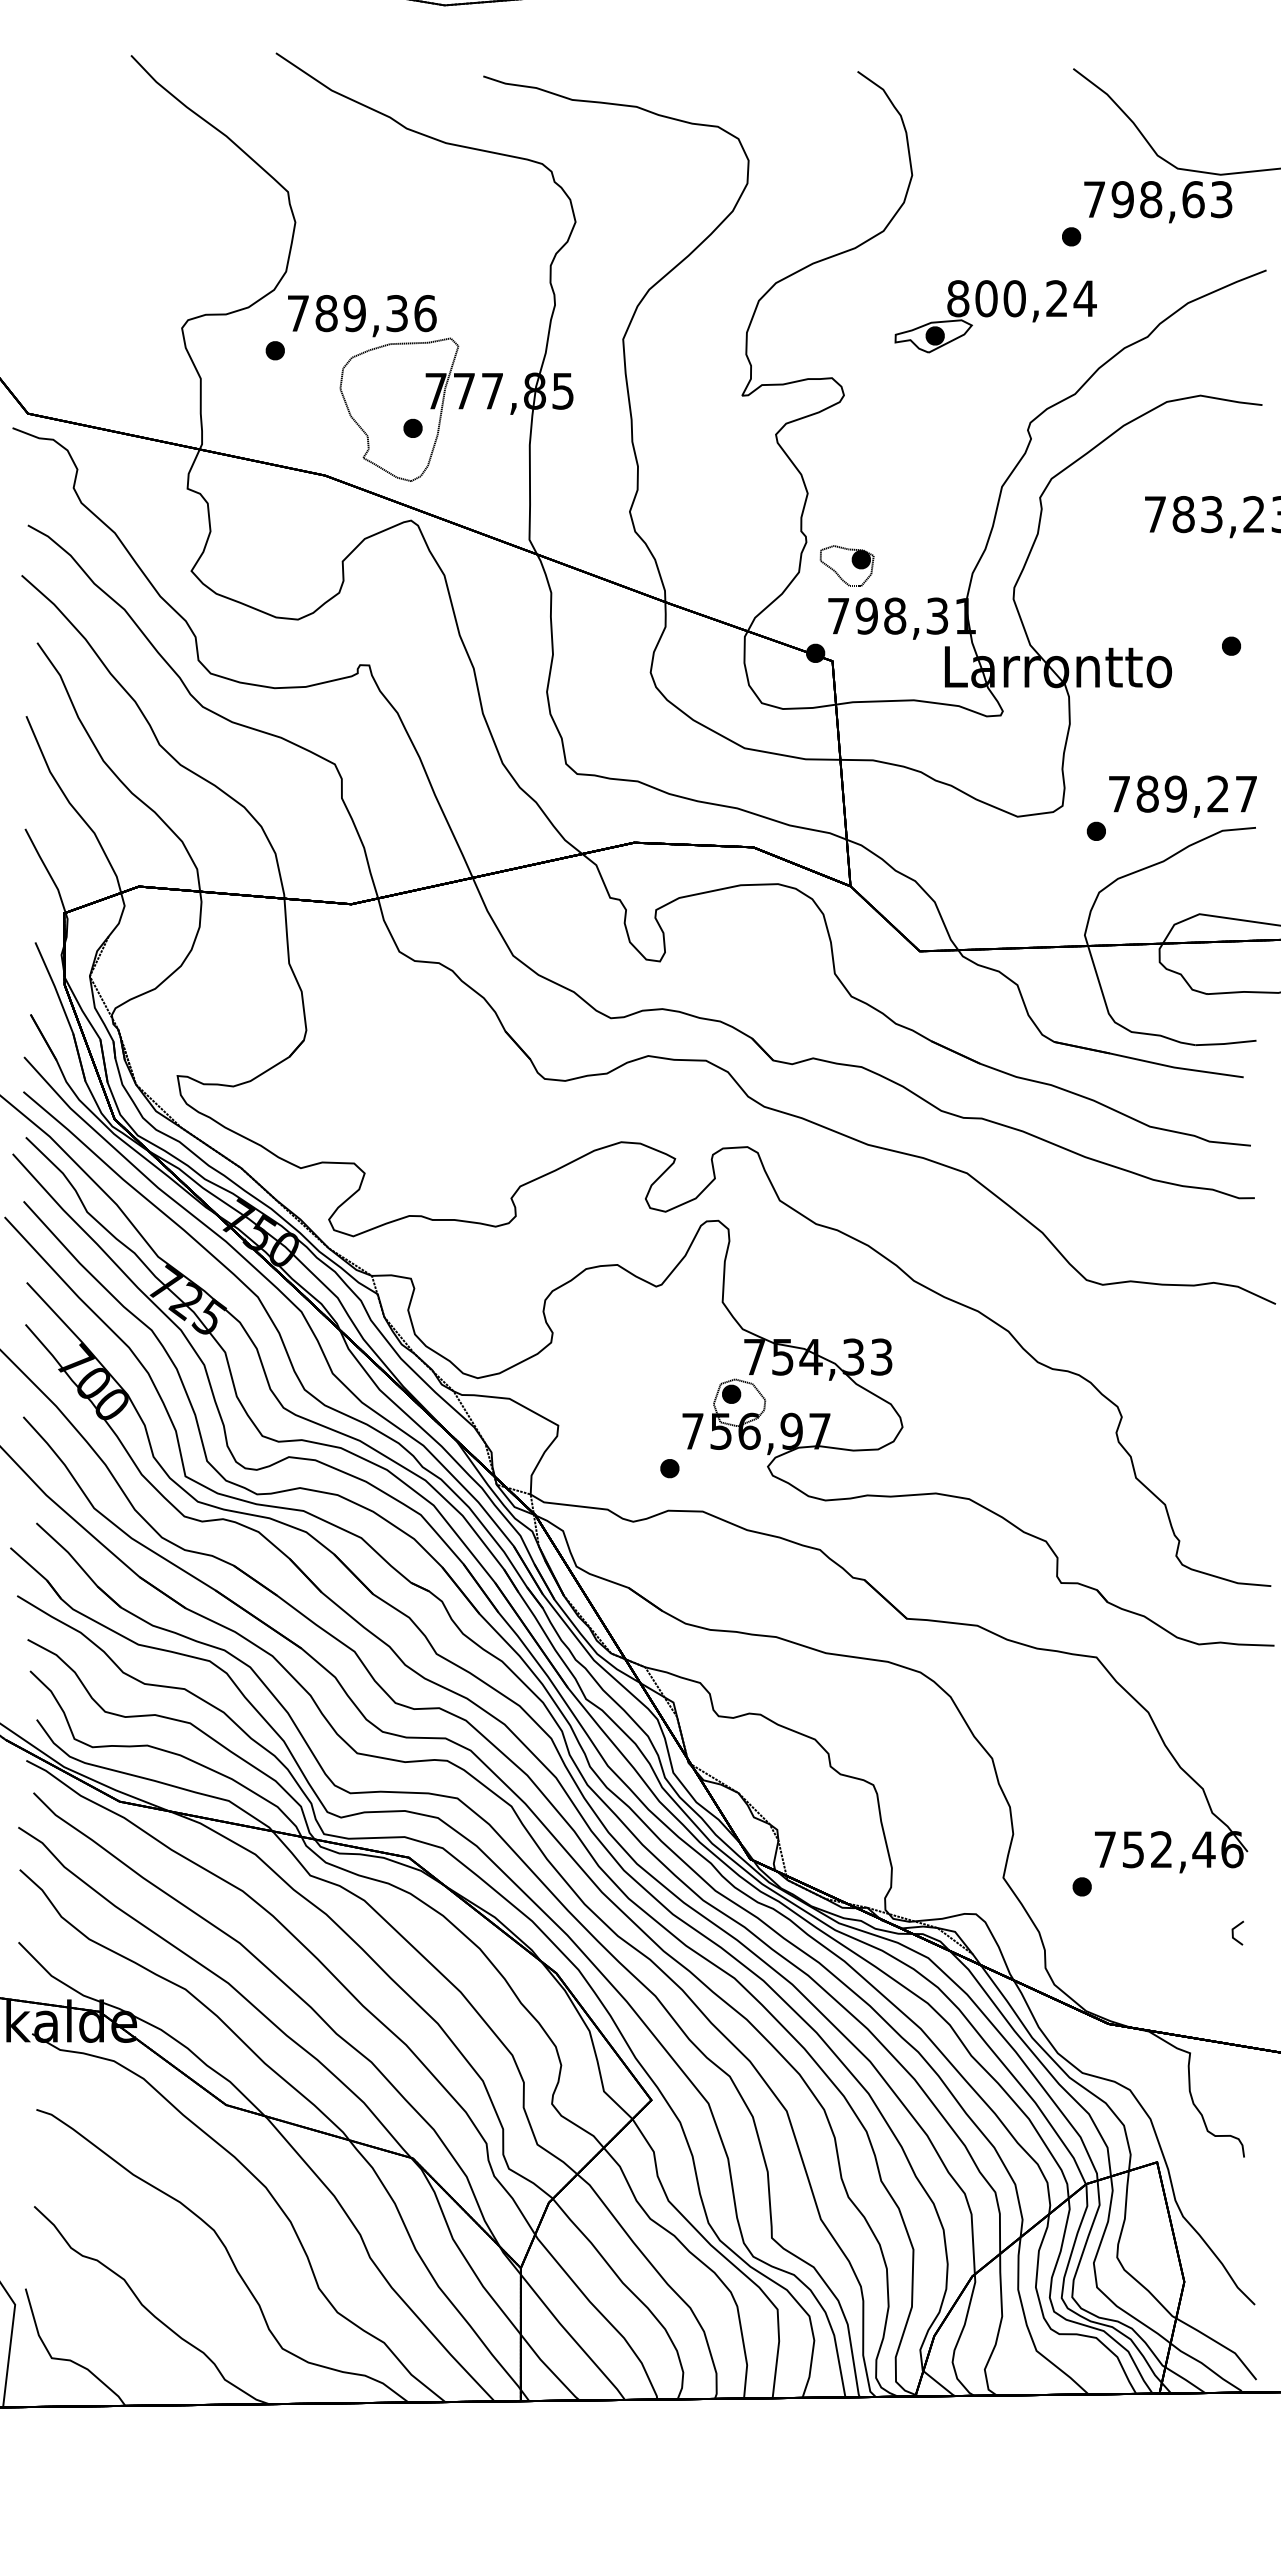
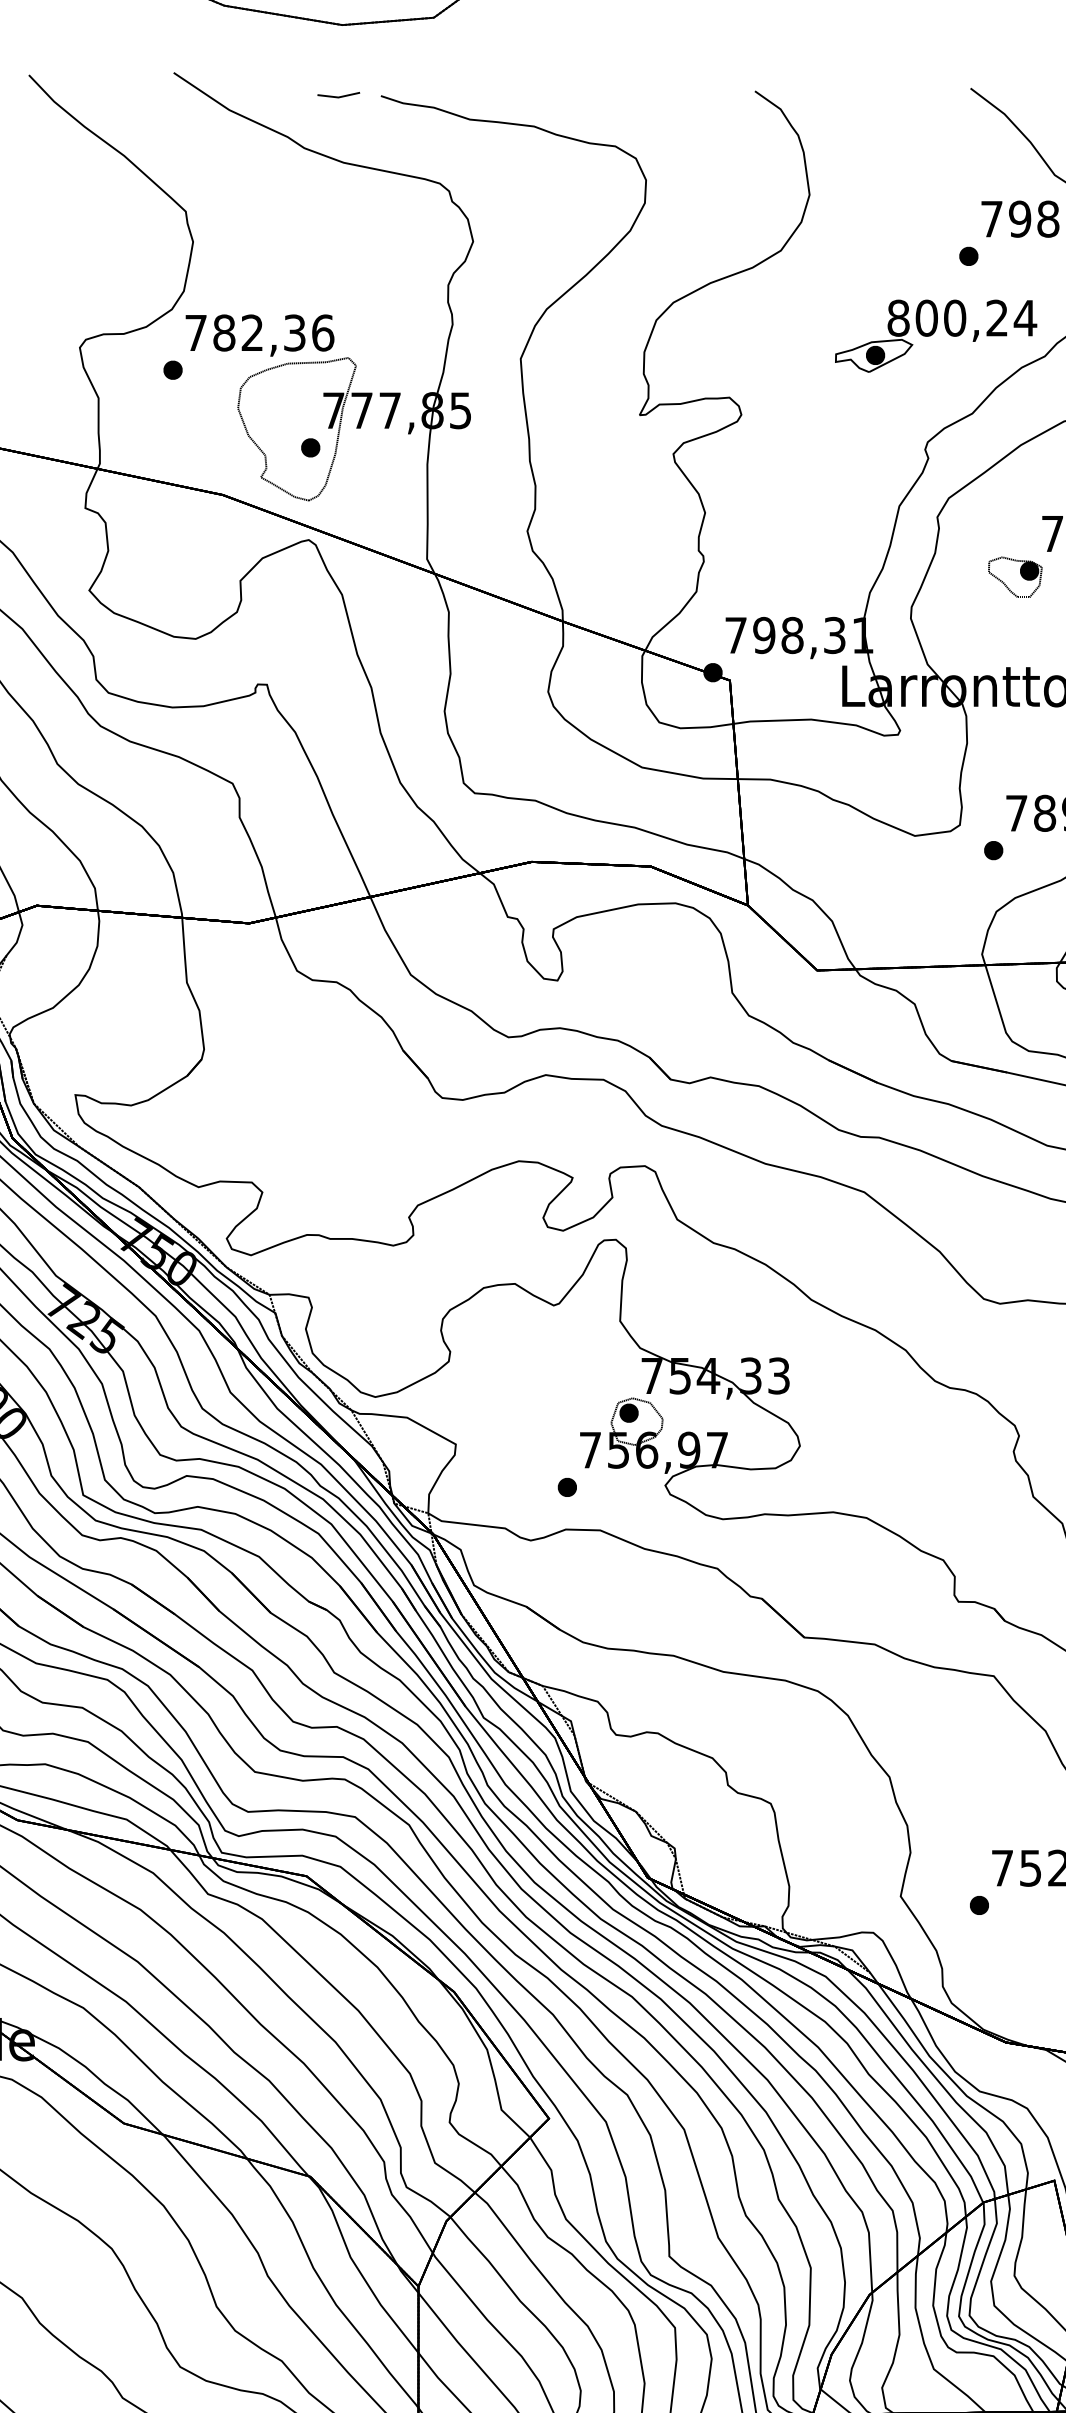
line: (440, 76) -> (338, 96), added
text: (354, 313) -> (252, 333), 789,36 -> 782,36
part: (995, 316) -> (935, 336), moved
part: (852, 564) -> (1020, 575), moved

